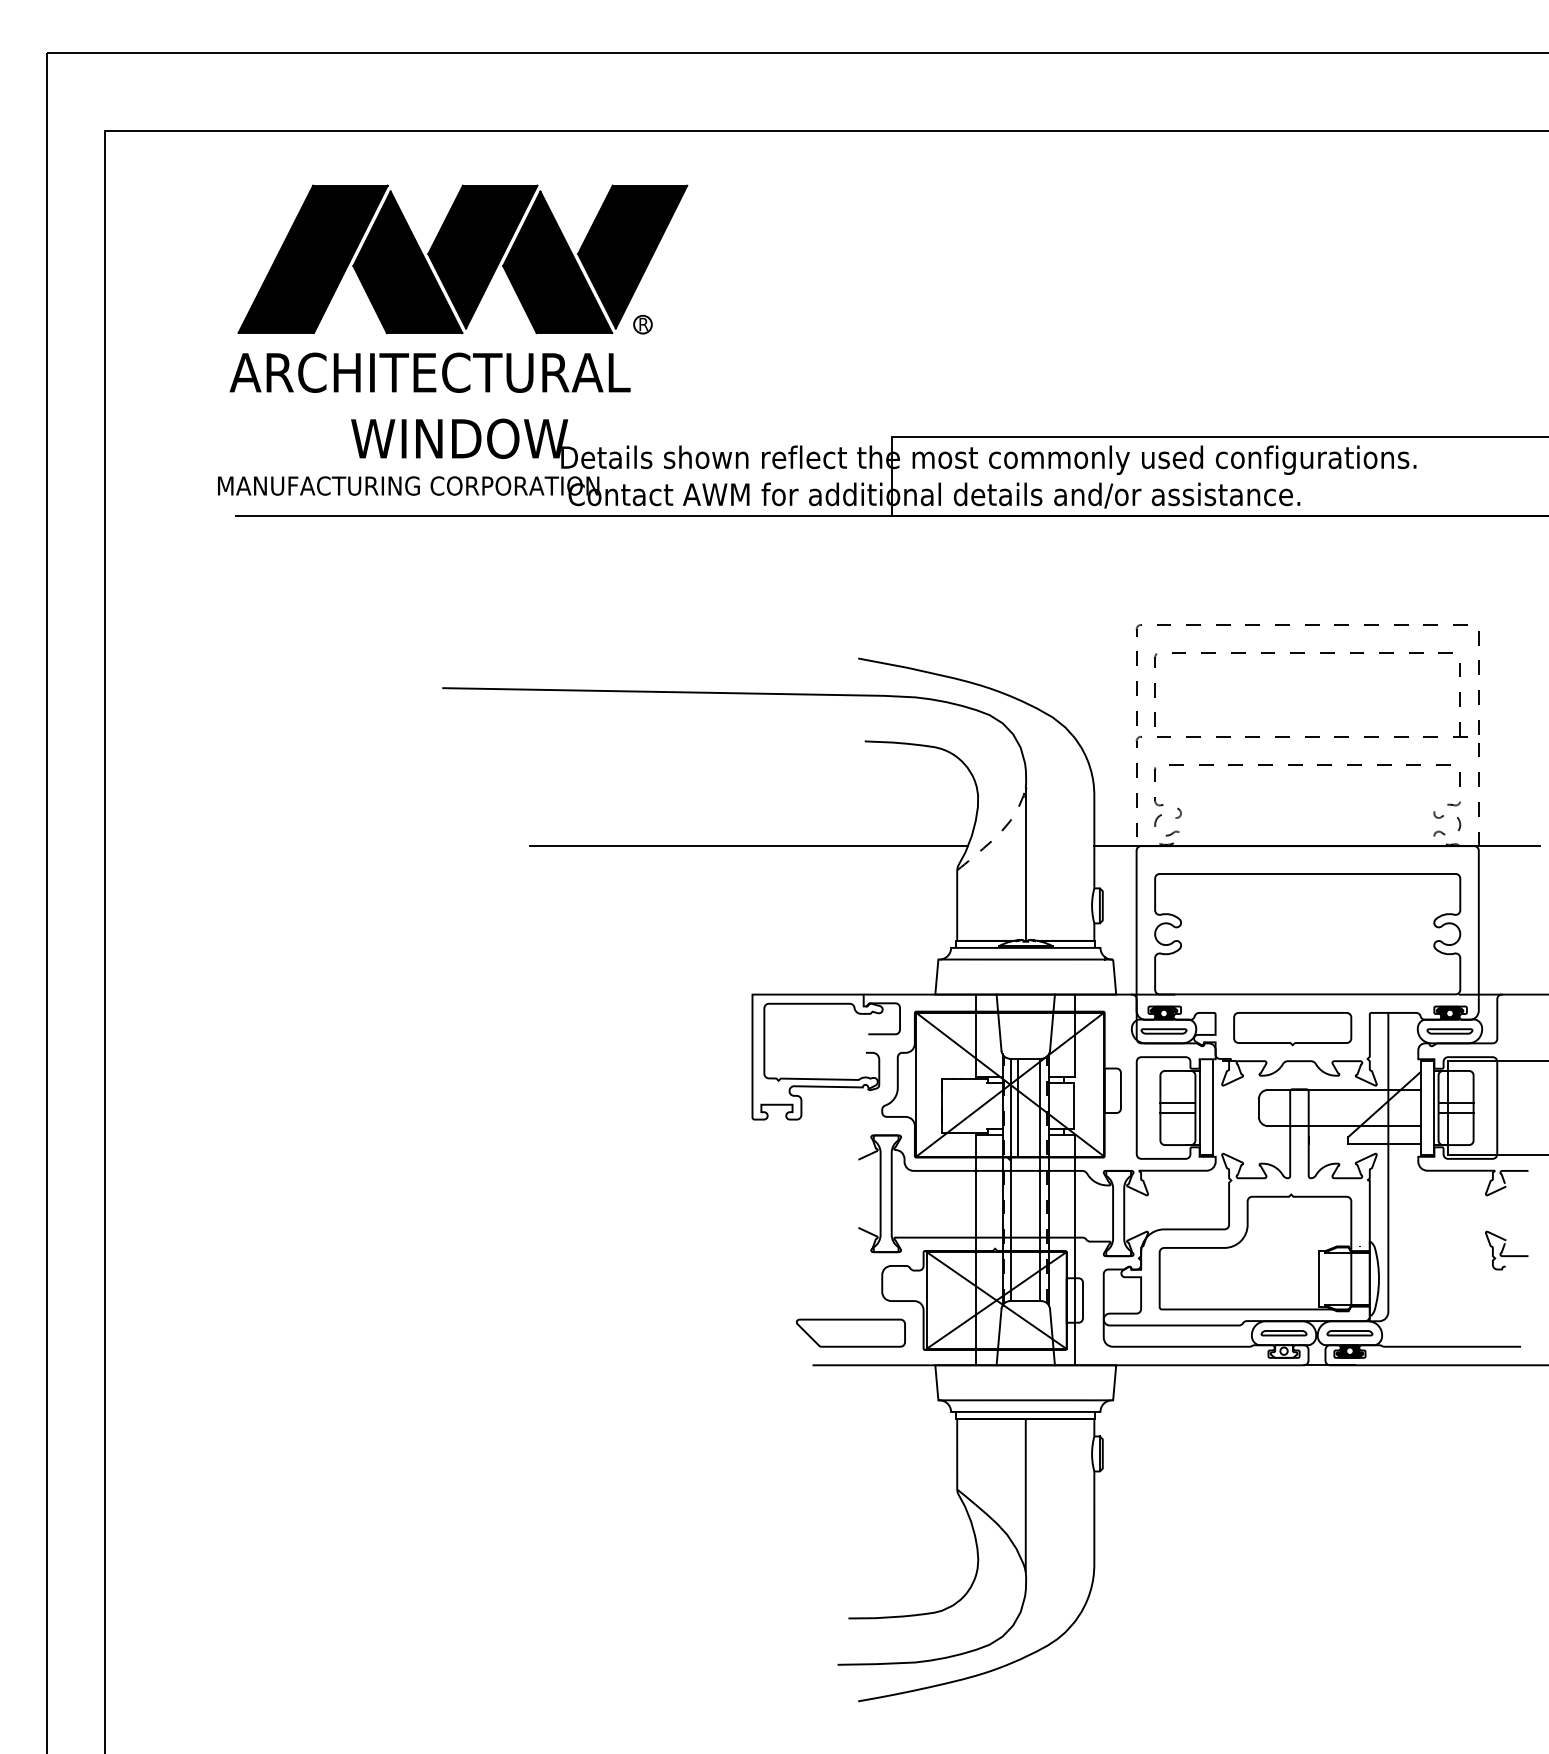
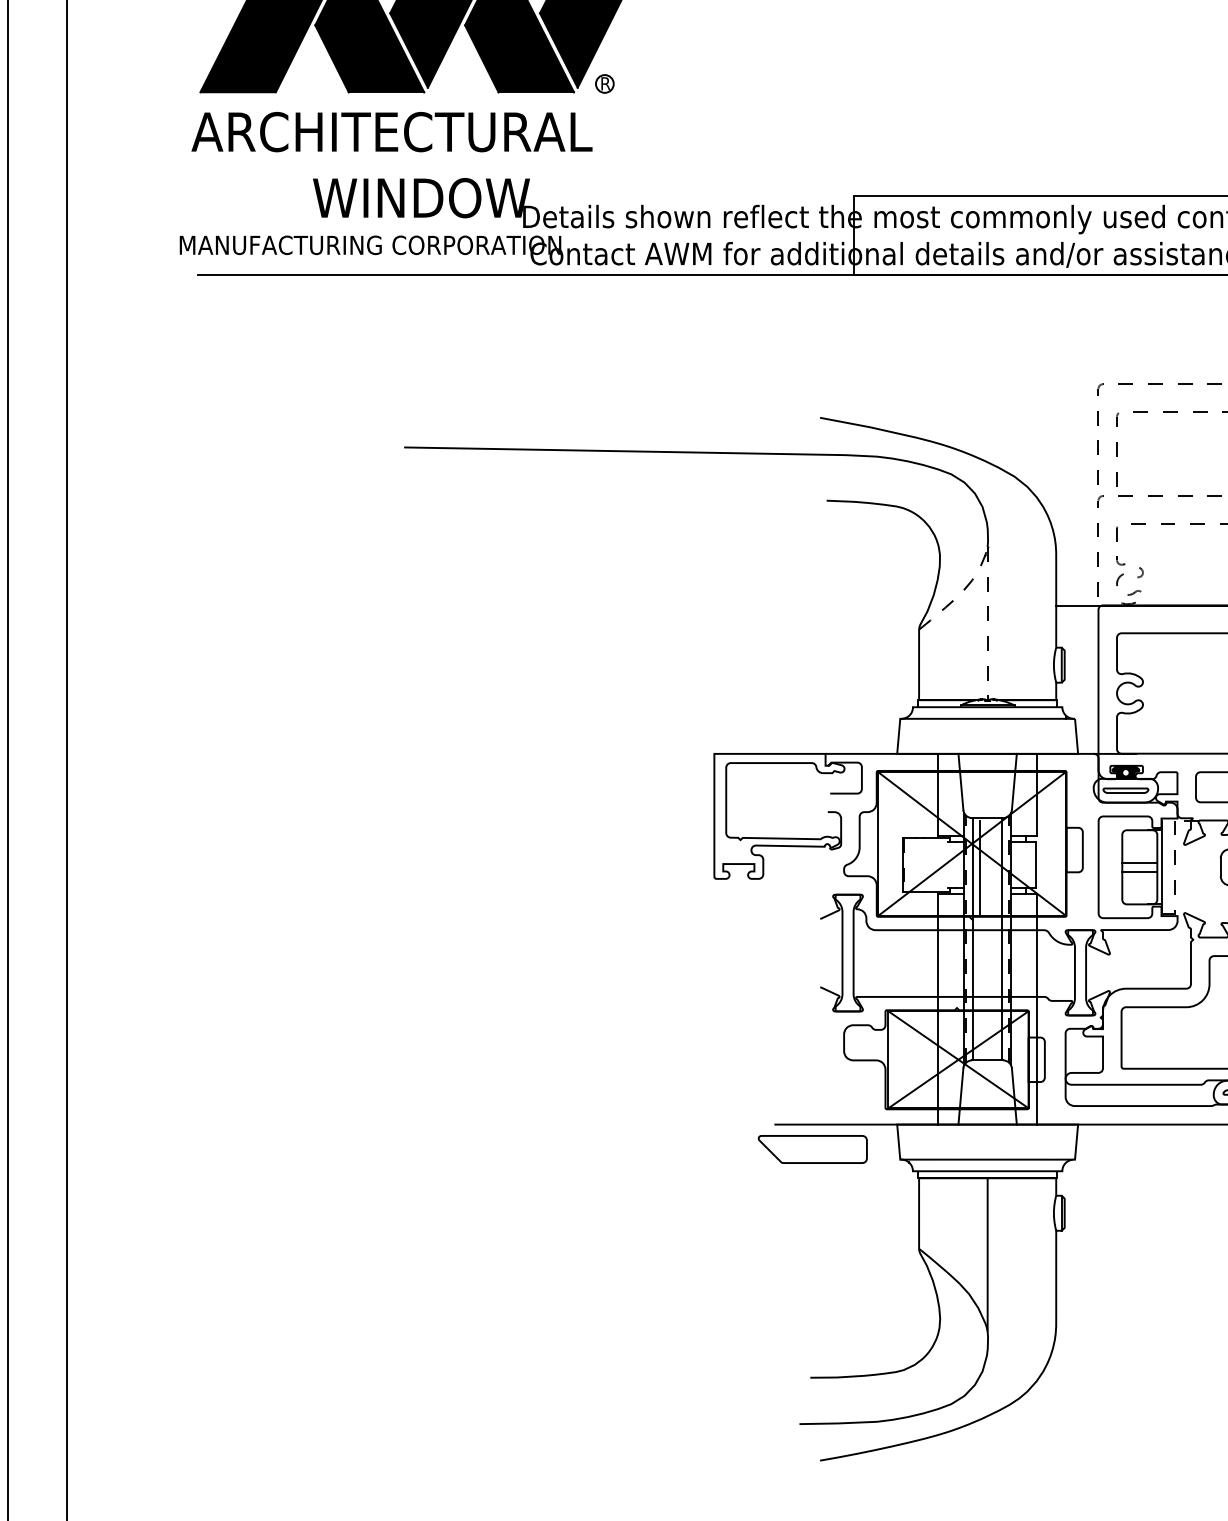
line: (748, 846) -> (710, 605), removed
line: (1025, 864) -> (987, 623), solid -> dashed
line: (1213, 1108) -> (1175, 867), solid -> dashed
part: (850, 1332) -> (812, 1148), moved

